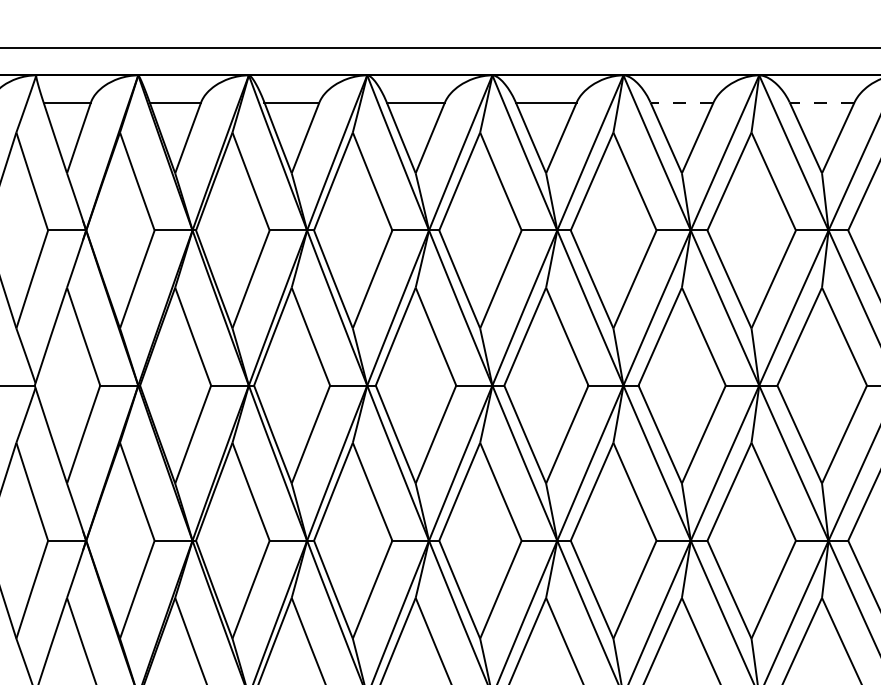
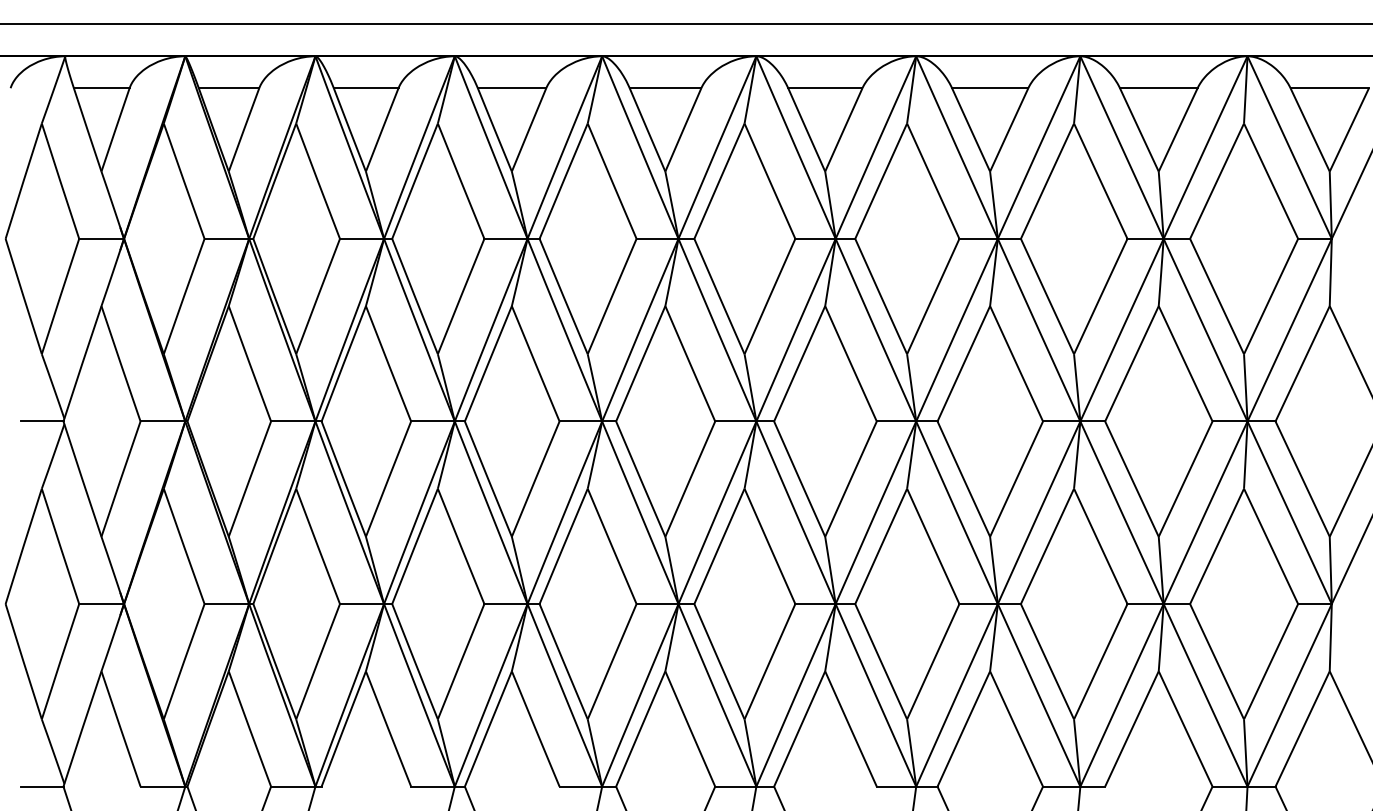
line: (681, 102) -> (824, 88), dashed -> solid
line: (821, 102) -> (989, 88), dashed -> solid

